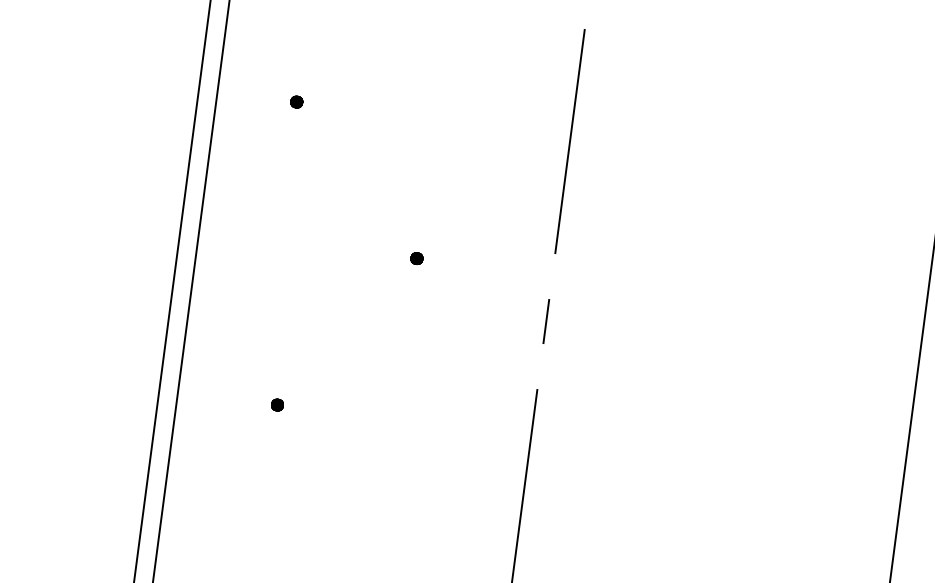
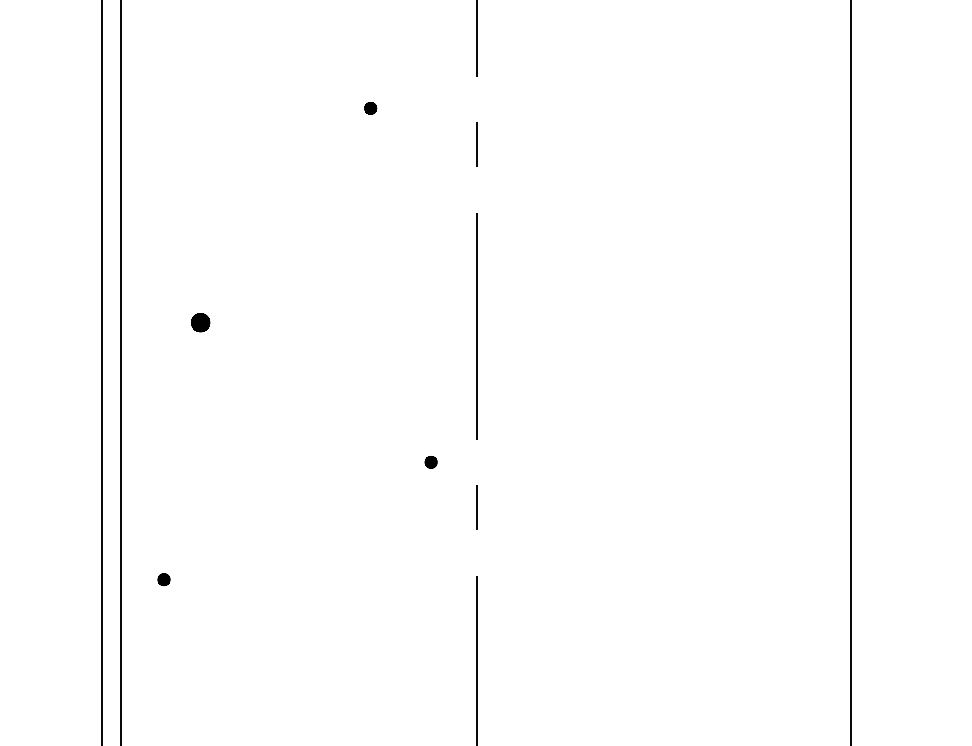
part: (296, 101) -> (200, 322), size x1.6
part: (416, 258) -> (430, 462), moved
part: (277, 404) -> (163, 579), moved

